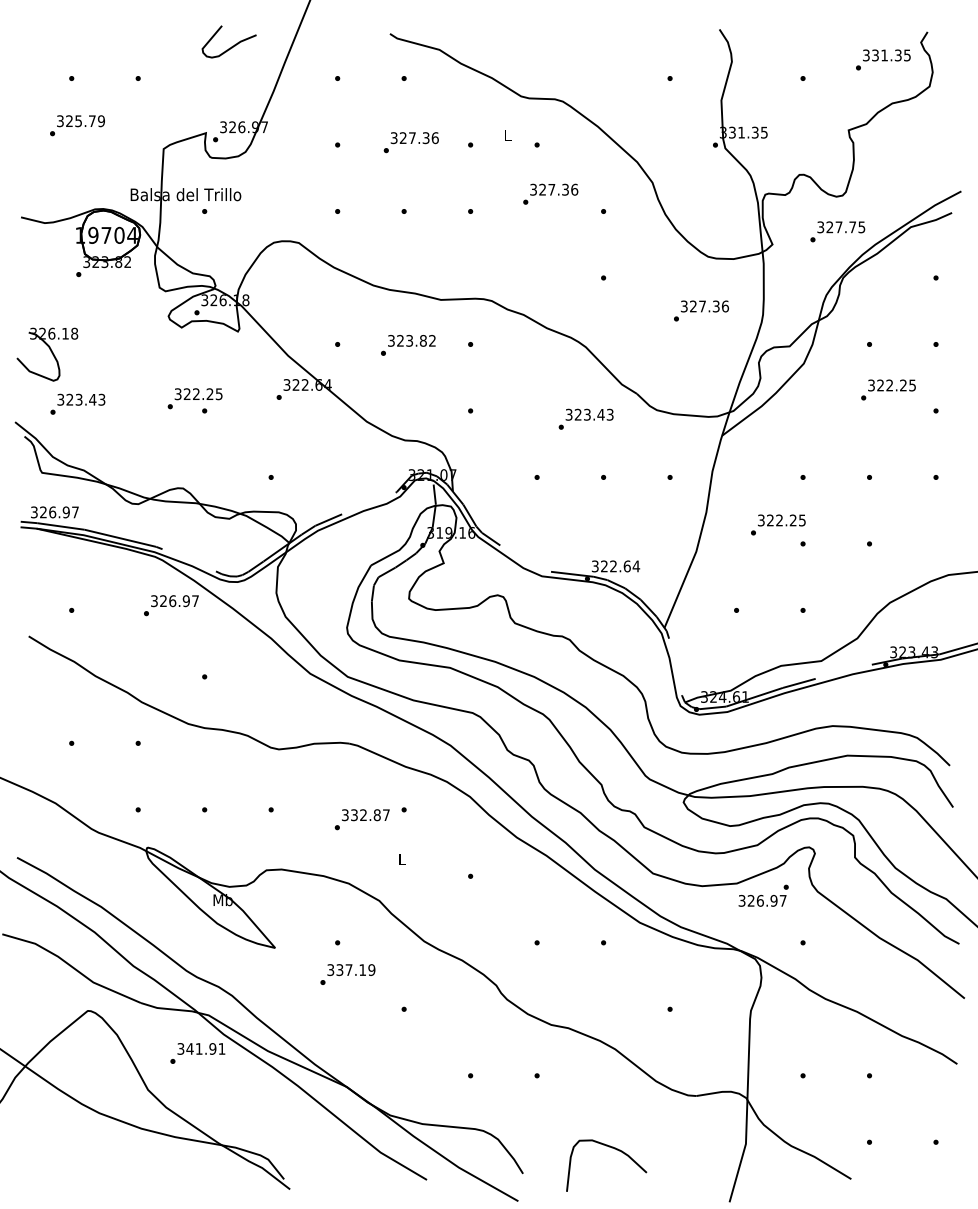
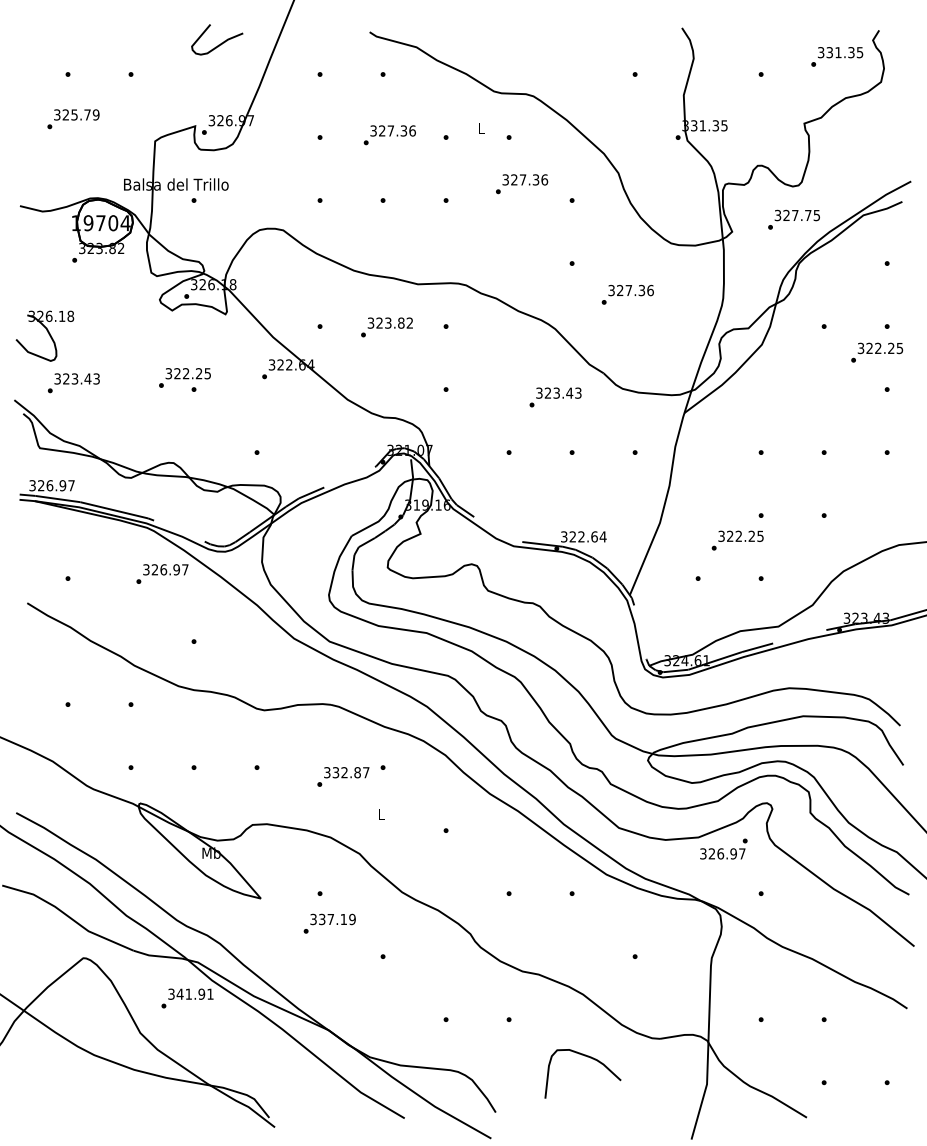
text: (701, 310) -> (627, 294), moved
text: (888, 389) -> (877, 352), moved
text: (778, 524) -> (737, 540), moved
curve: (611, 1148) -> (587, 1057), moved

